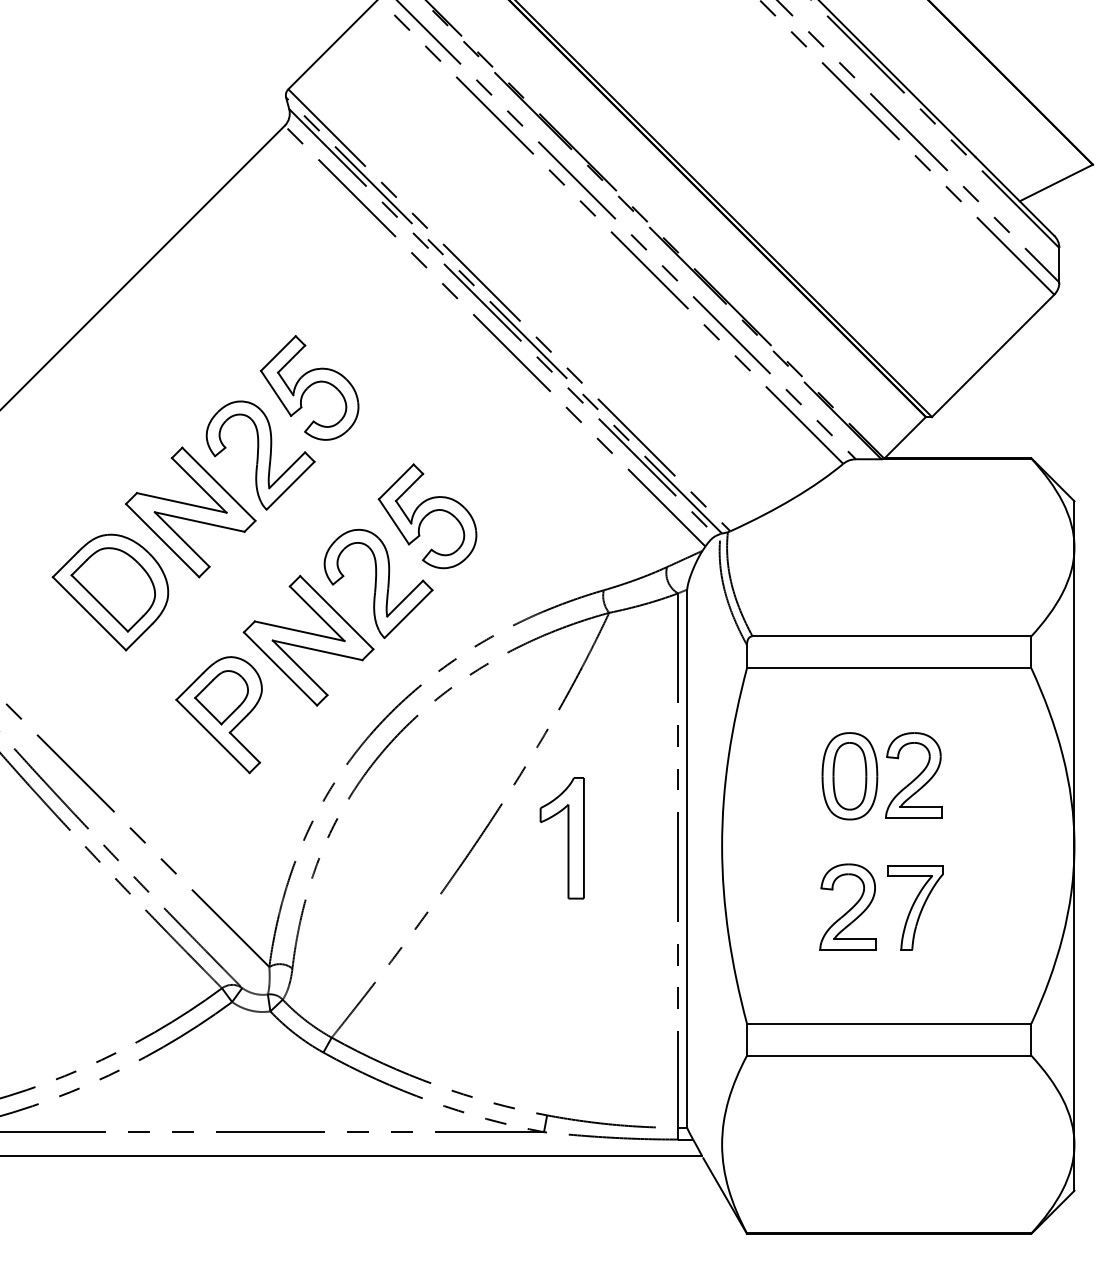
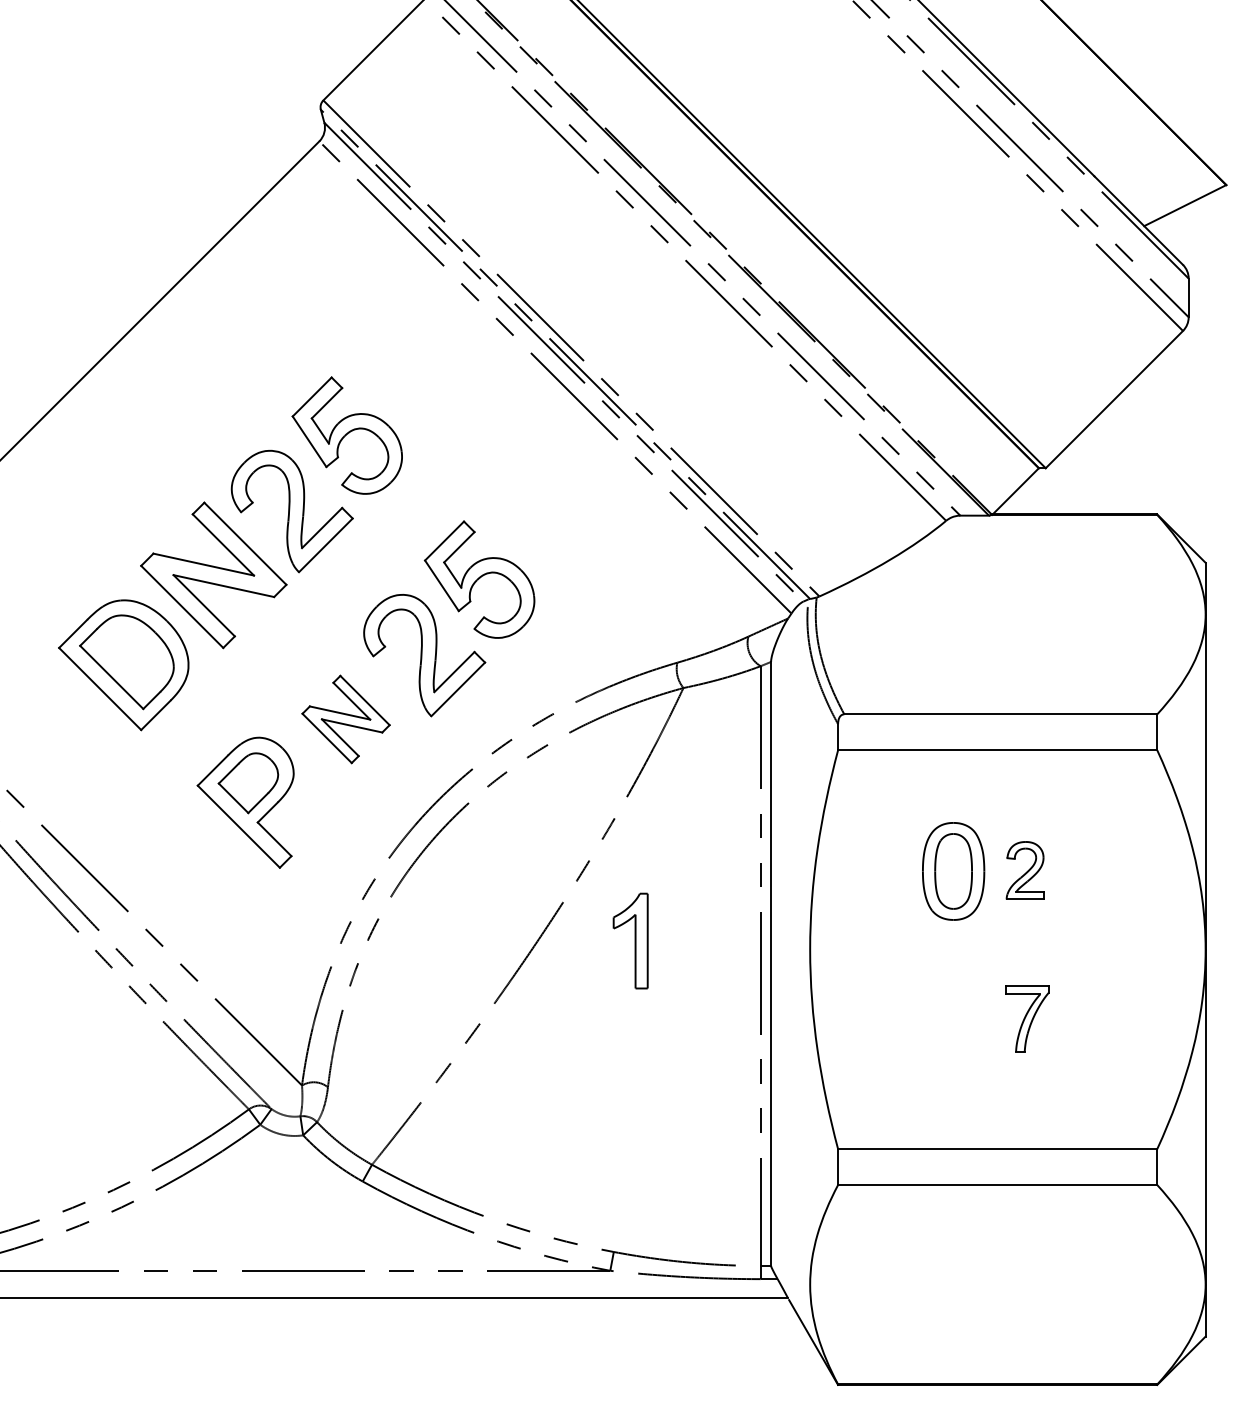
part: (308, 640) -> (345, 719), size x0.6
part: (913, 775) -> (1024, 870), size x0.6
part: (561, 838) -> (629, 941), size x0.7
part: (847, 906) -> (950, 1017), removed
part: (915, 907) -> (1027, 1018), size x0.7

